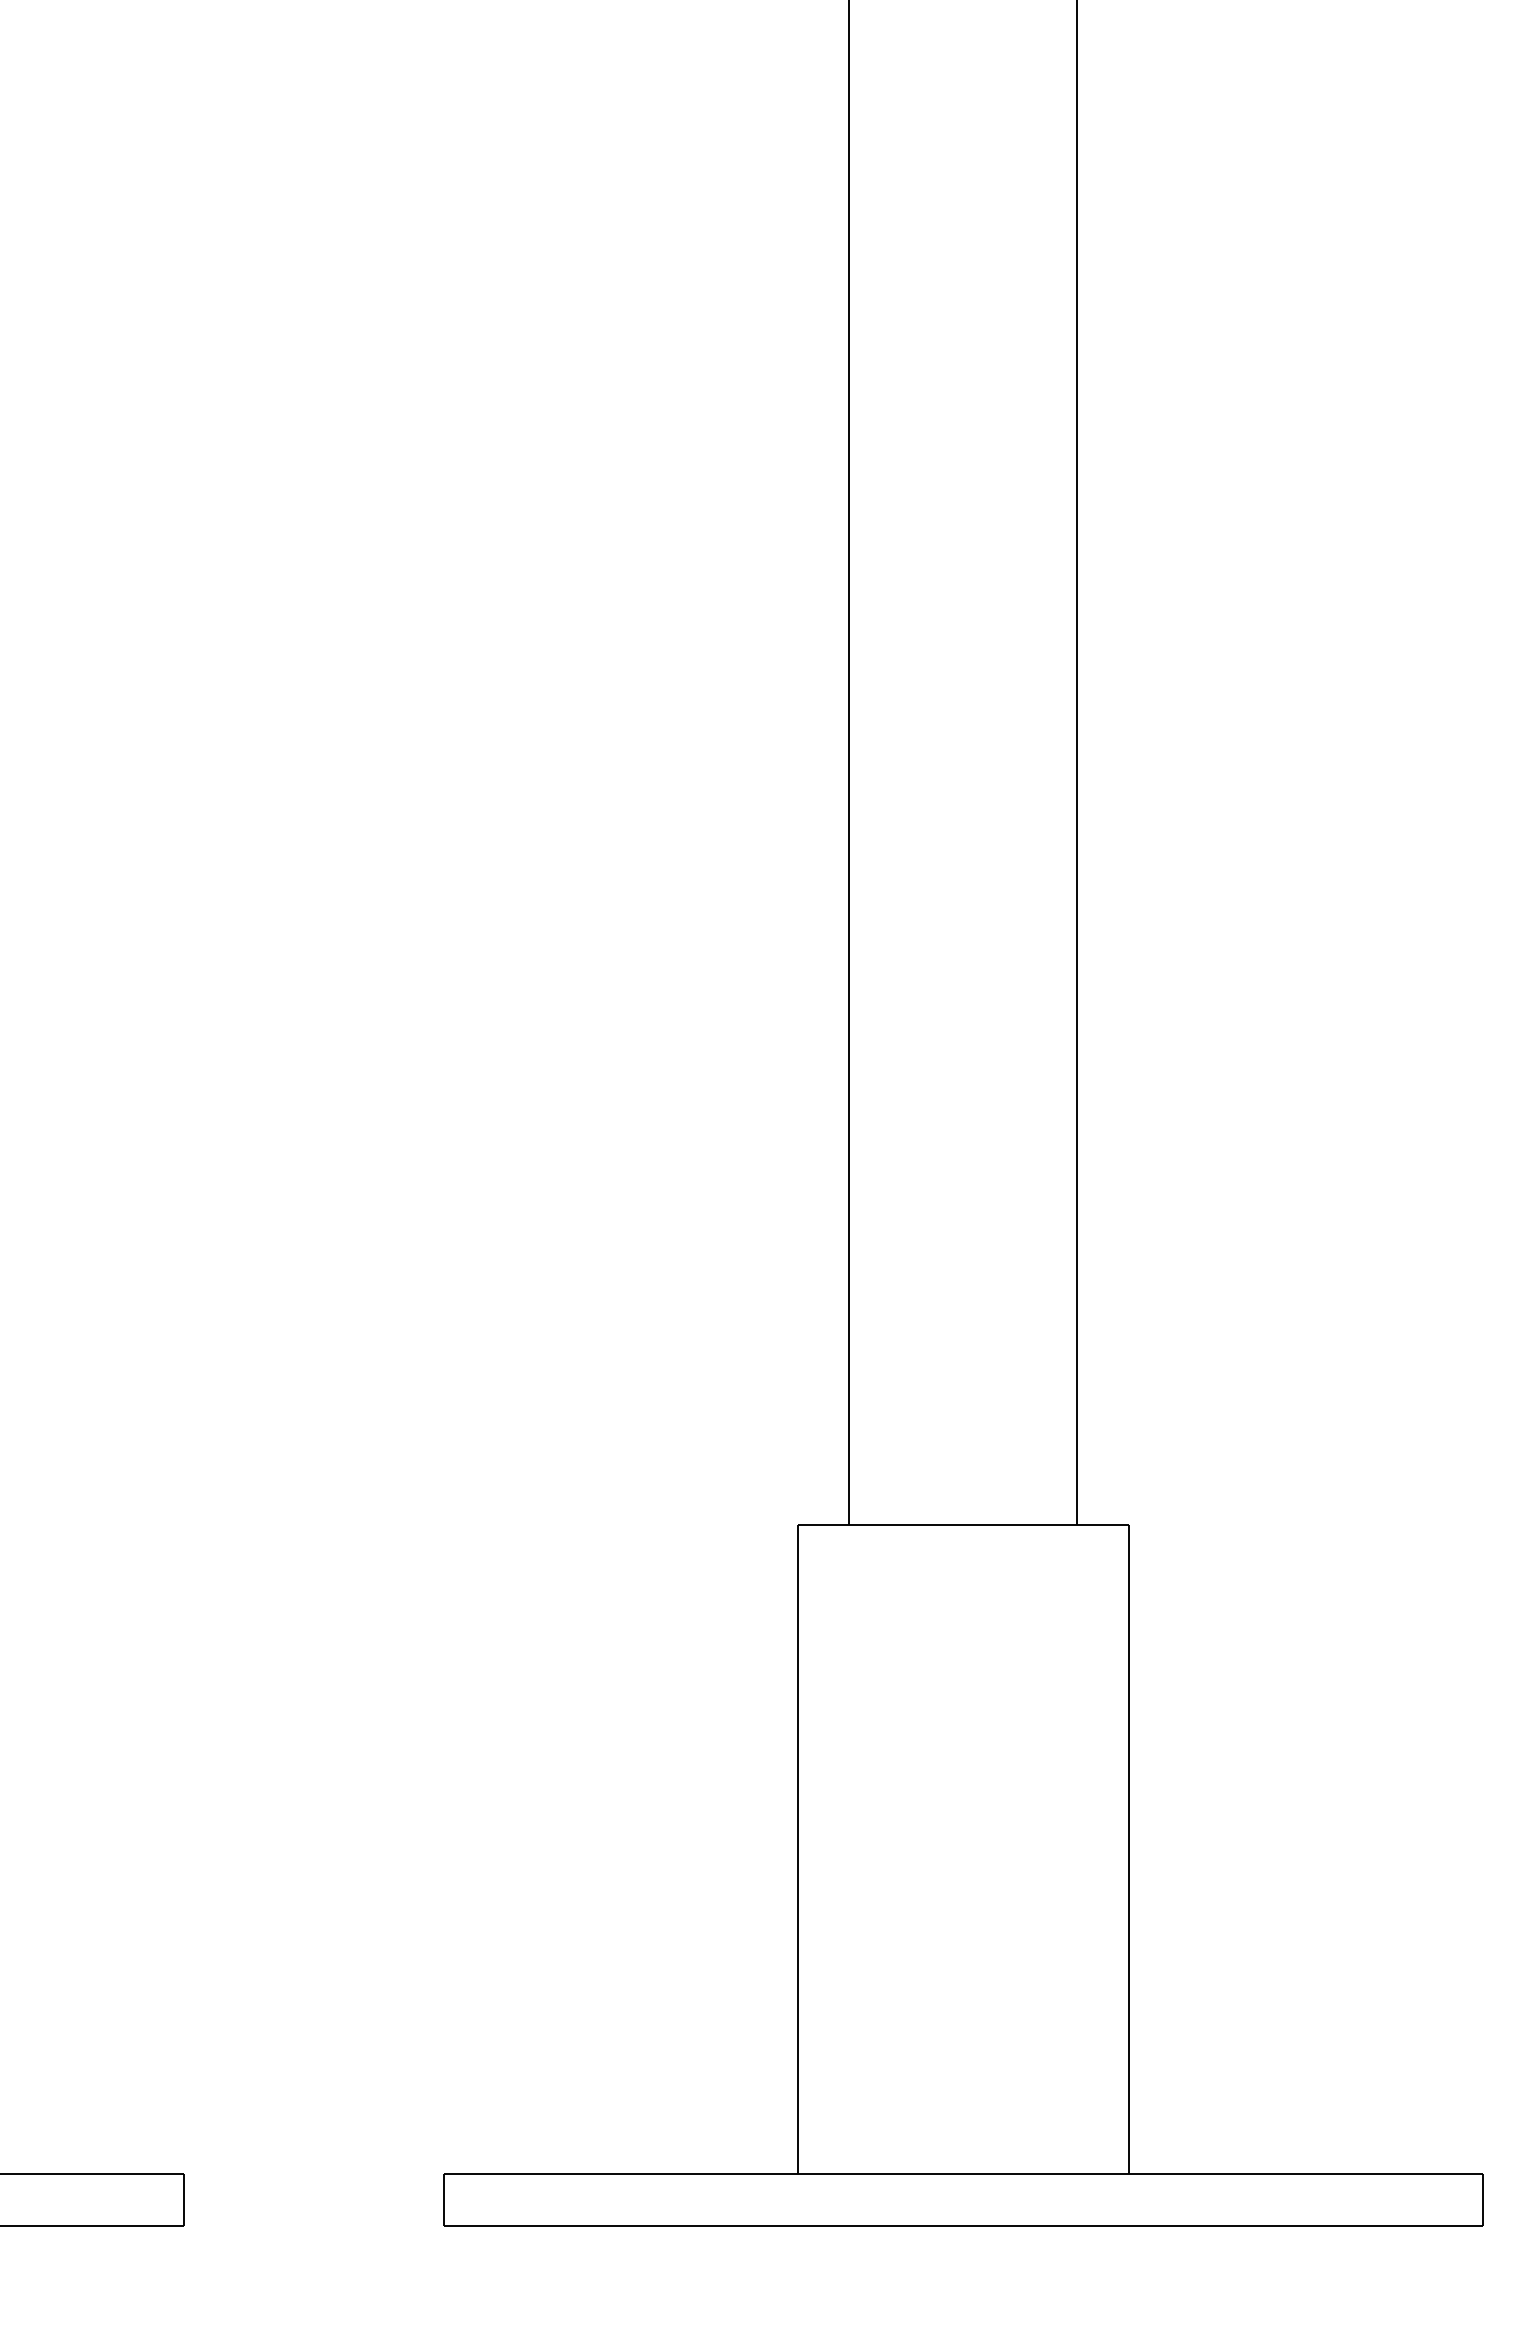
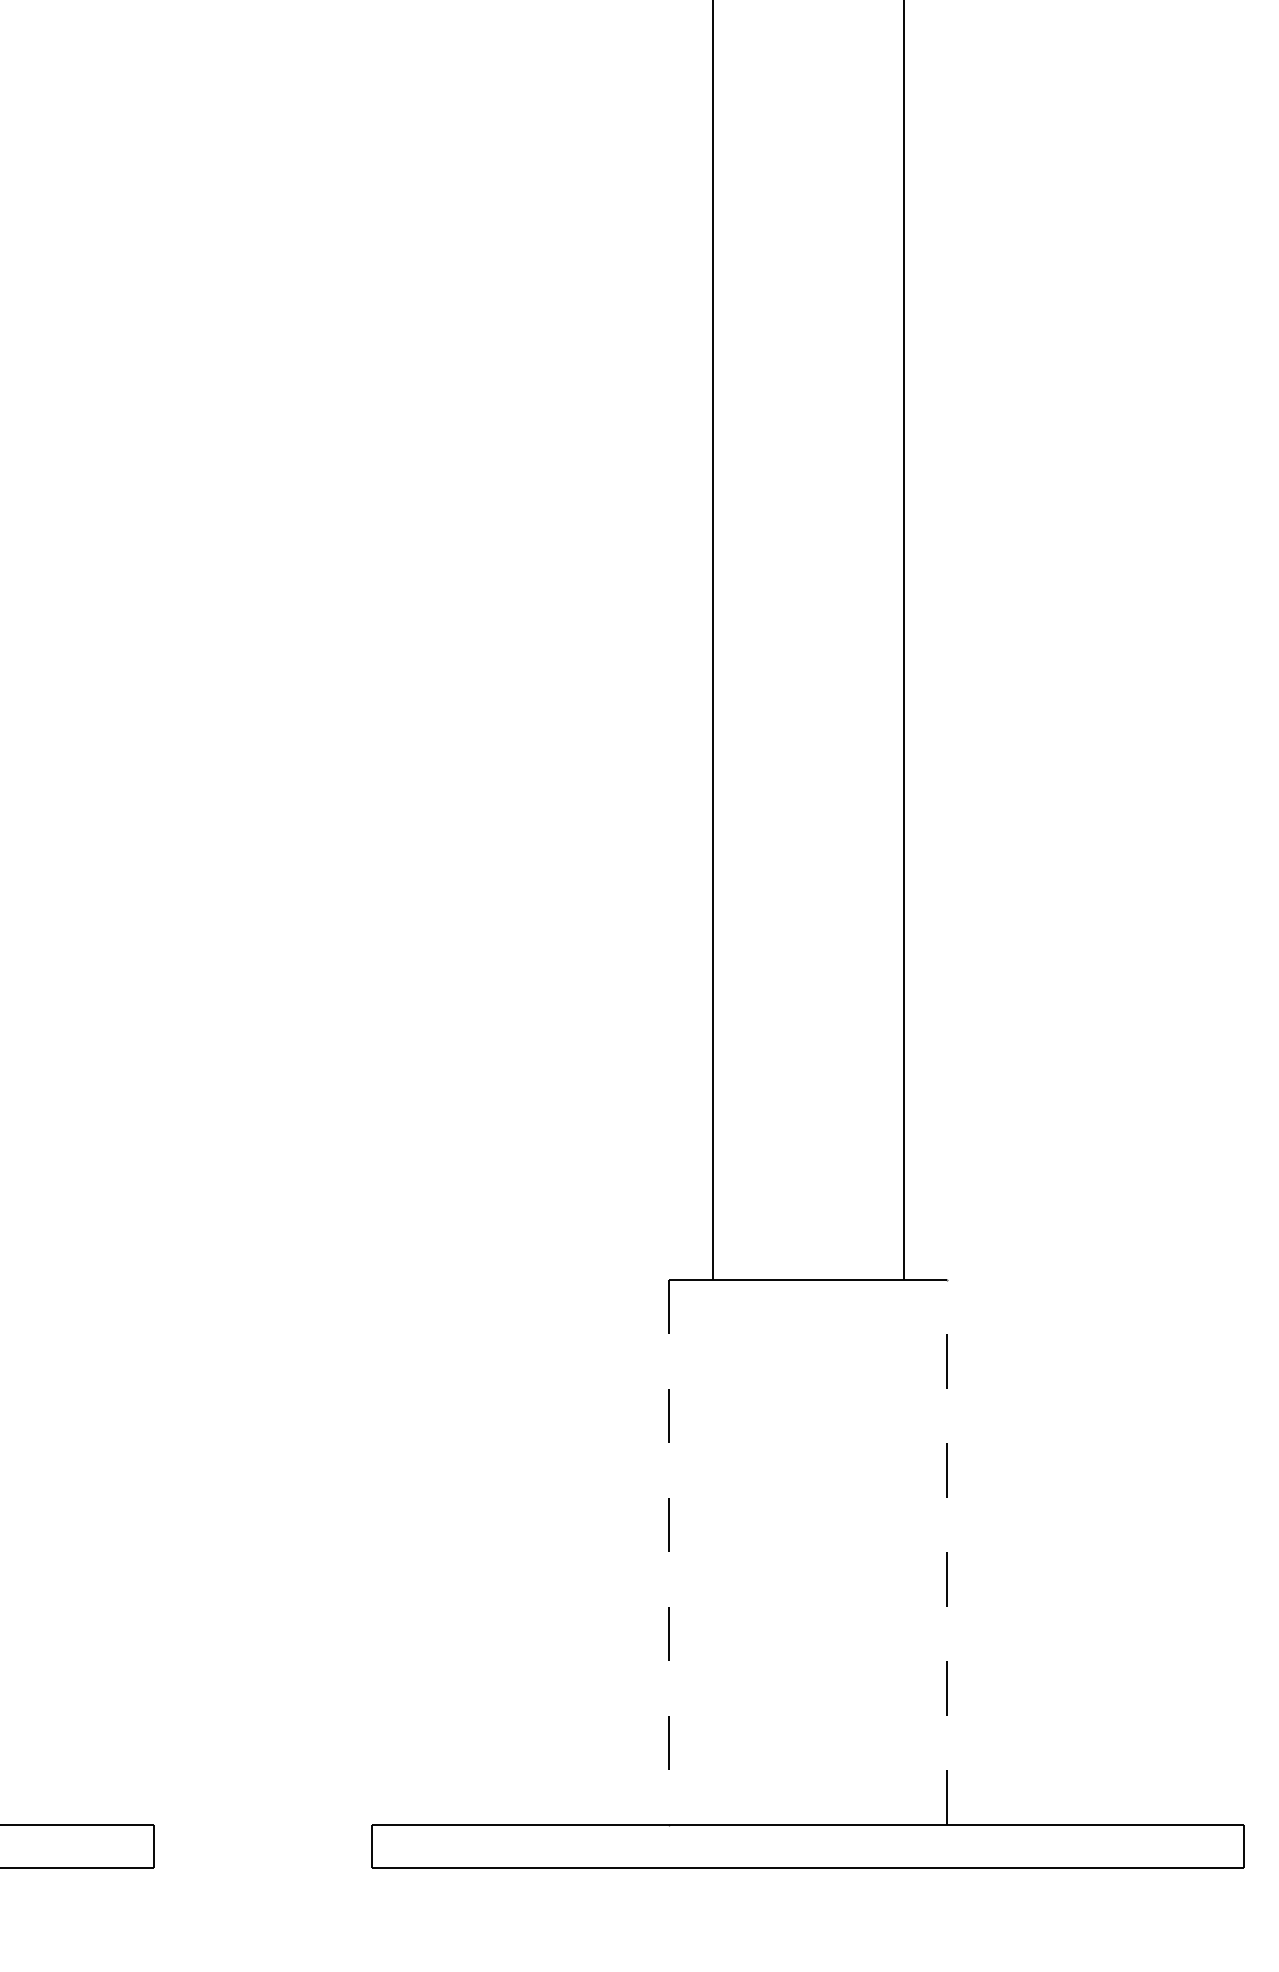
line: (797, 1849) -> (669, 1552), solid -> dashed
line: (1128, 1849) -> (947, 1552), solid -> dashed

